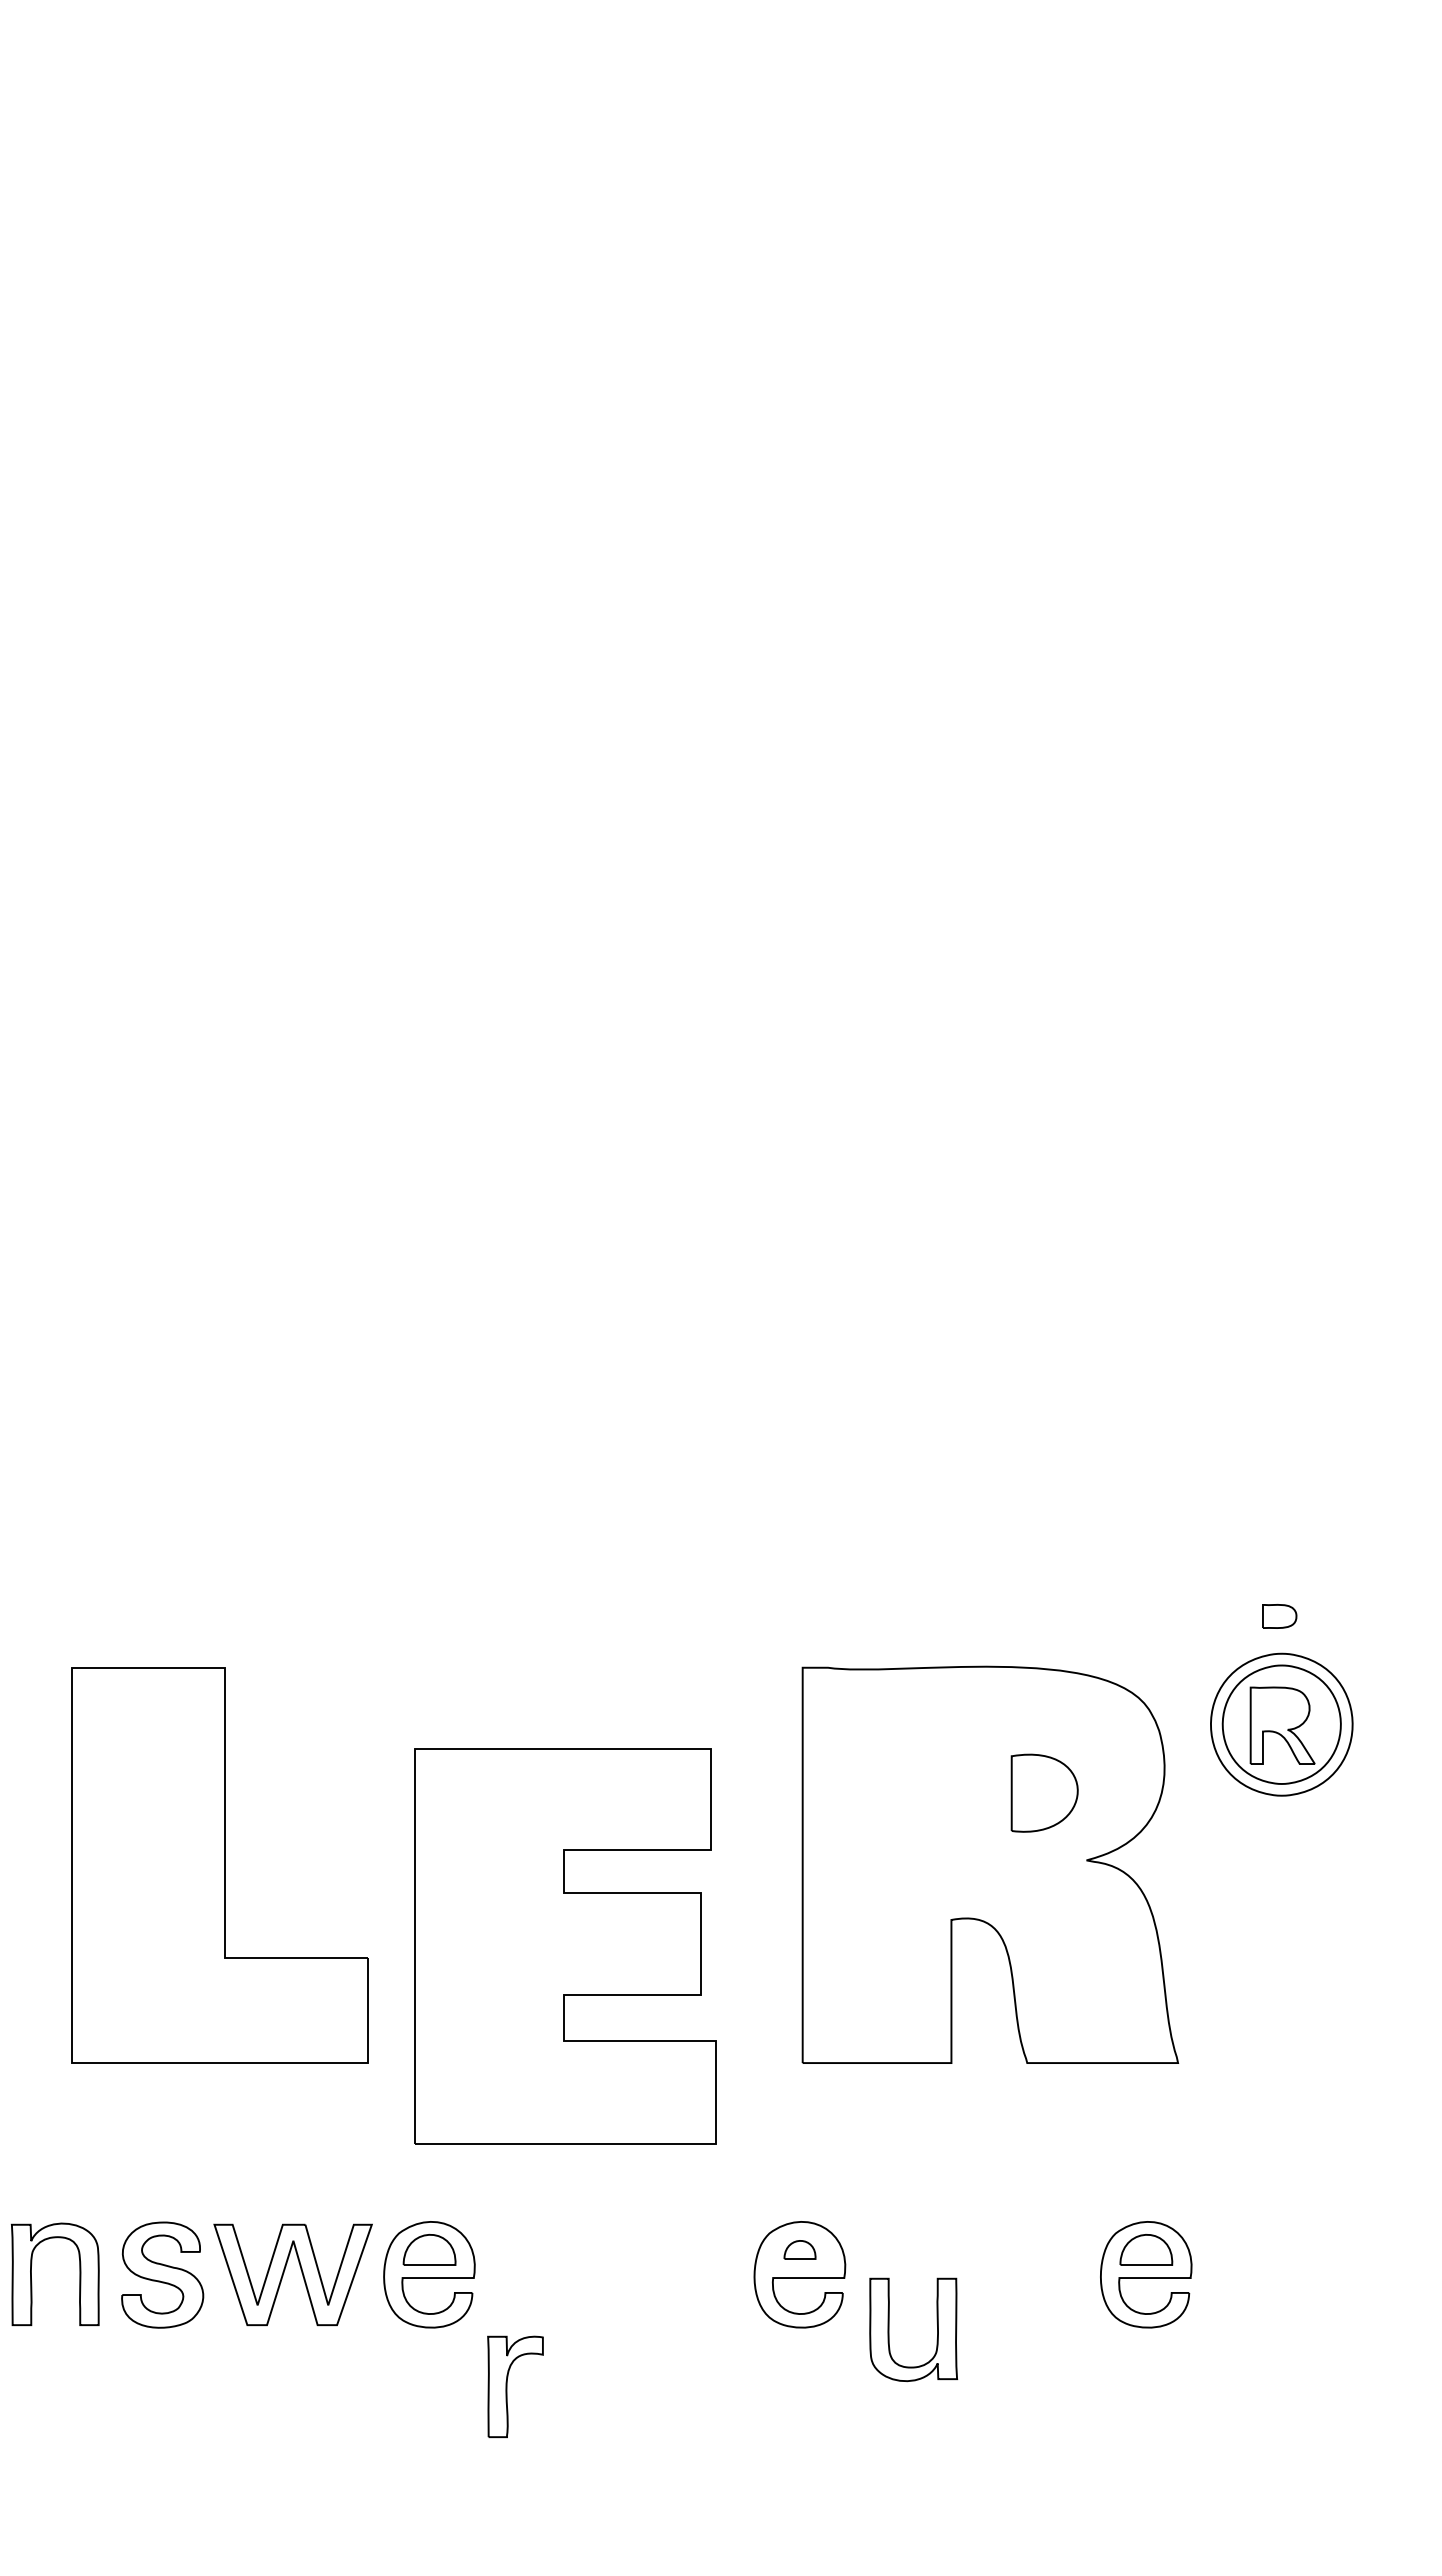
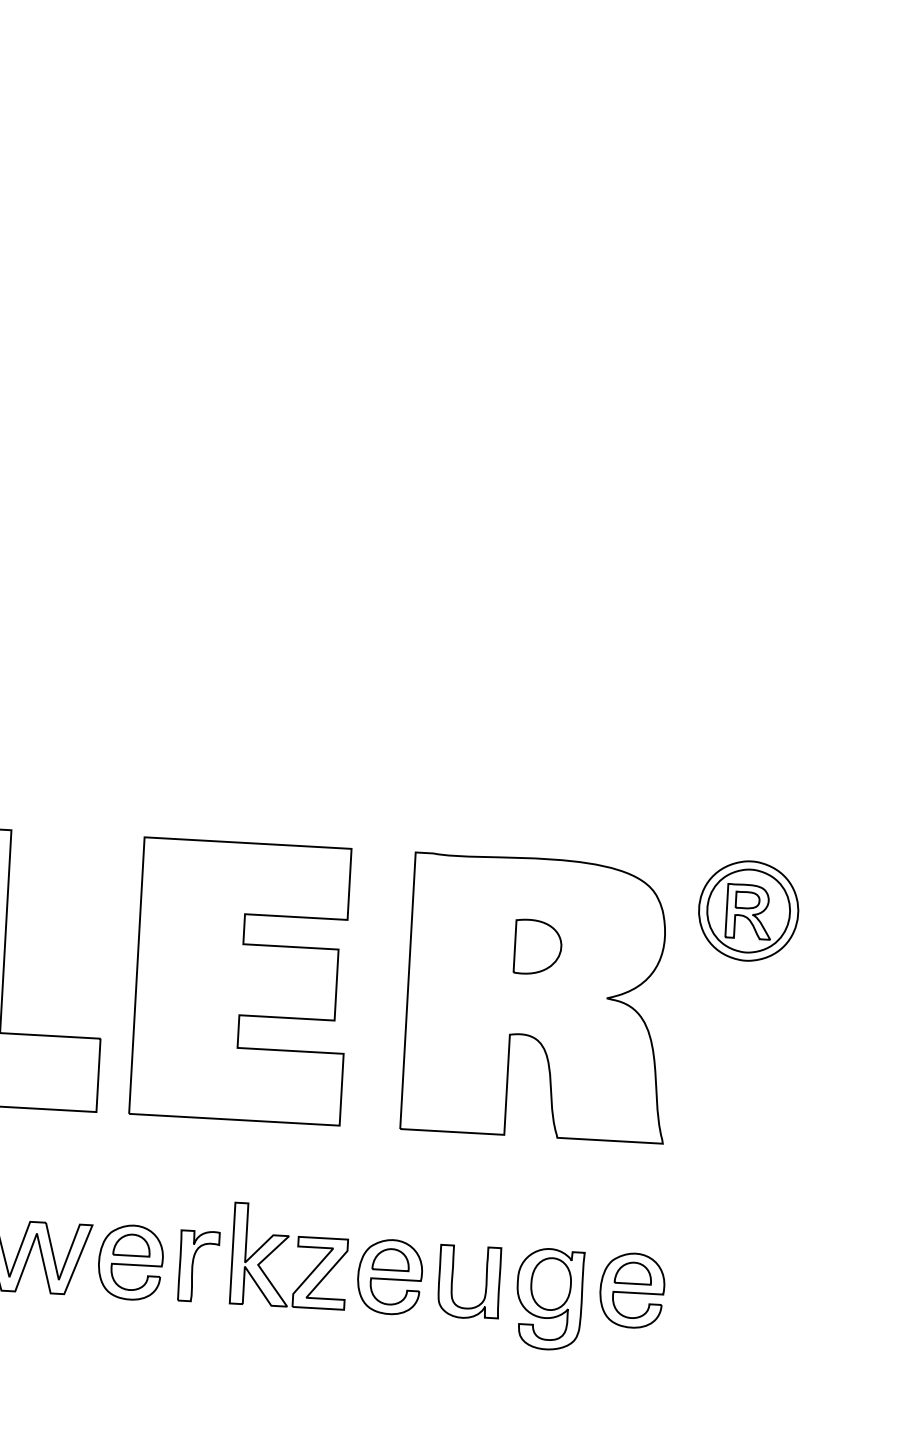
part: (1279, 1616) -> (747, 900), moved
part: (1044, 1792) -> (538, 946), moved
part: (565, 1946) -> (242, 981), moved
part: (665, 2239) -> (297, 1247), added
part: (799, 2249) -> (390, 1259), size x1.67
part: (1028, 2293) -> (549, 1299), added
part: (889, 2329) -> (452, 1281), moved
part: (507, 2386) -> (193, 1265), moved

